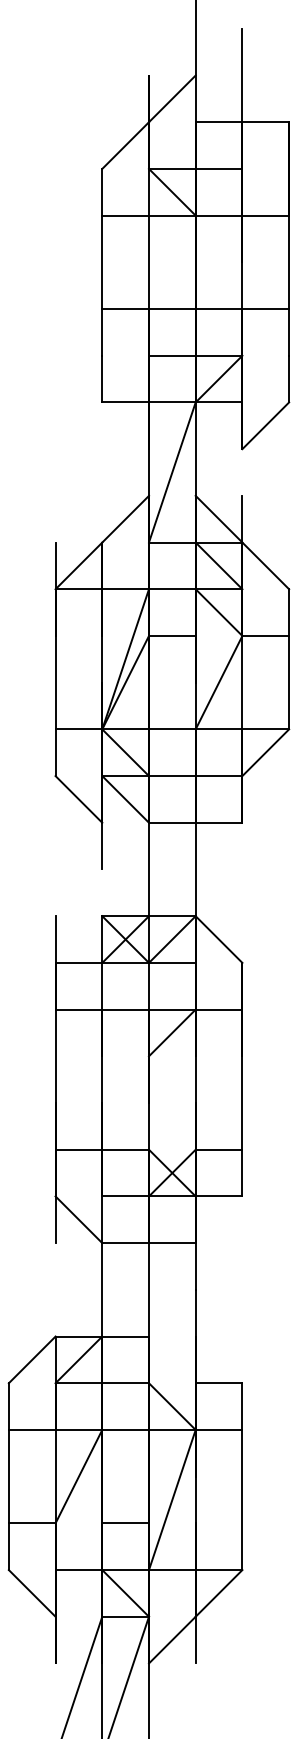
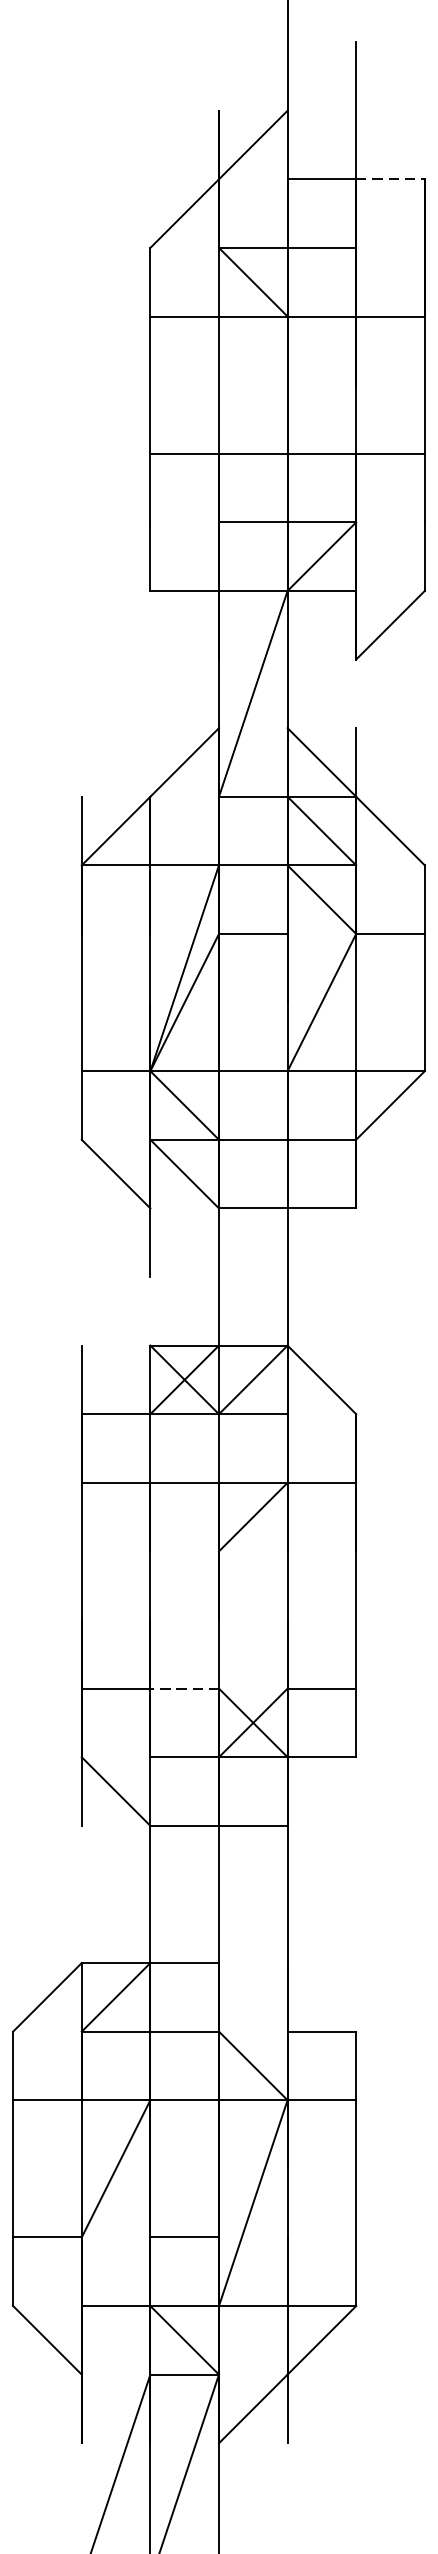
line: (266, 122) -> (391, 179), solid -> dashed
line: (125, 1149) -> (184, 1688), solid -> dashed

